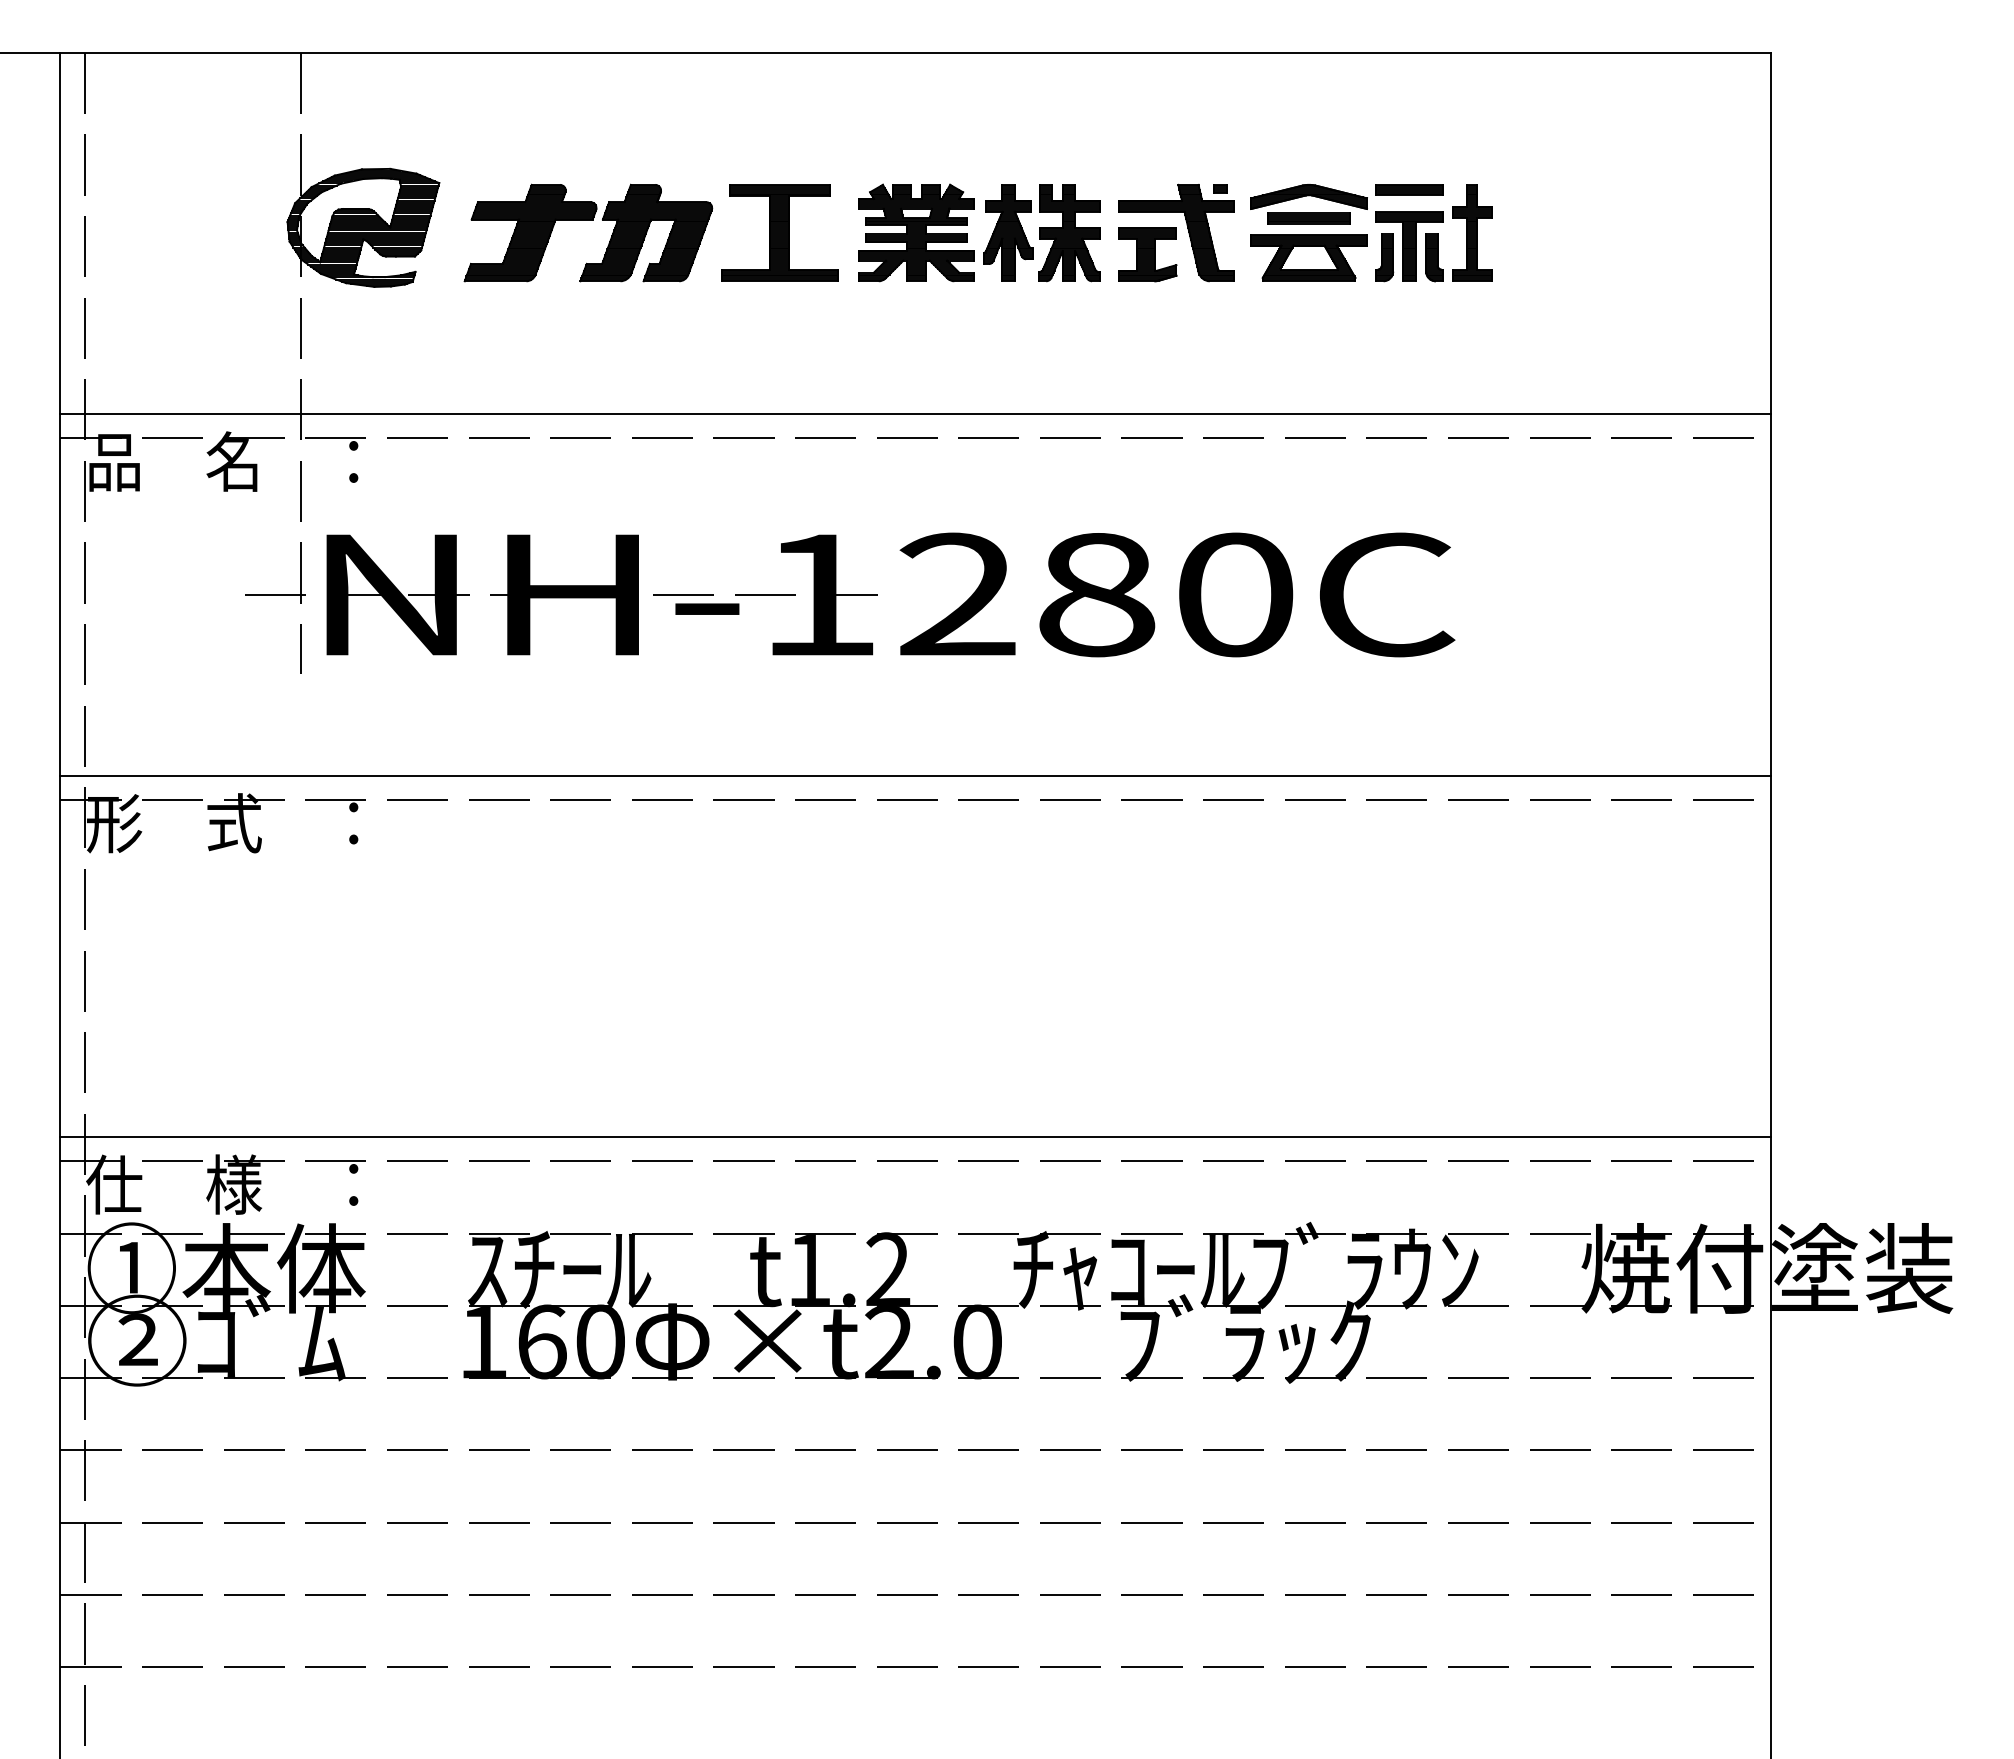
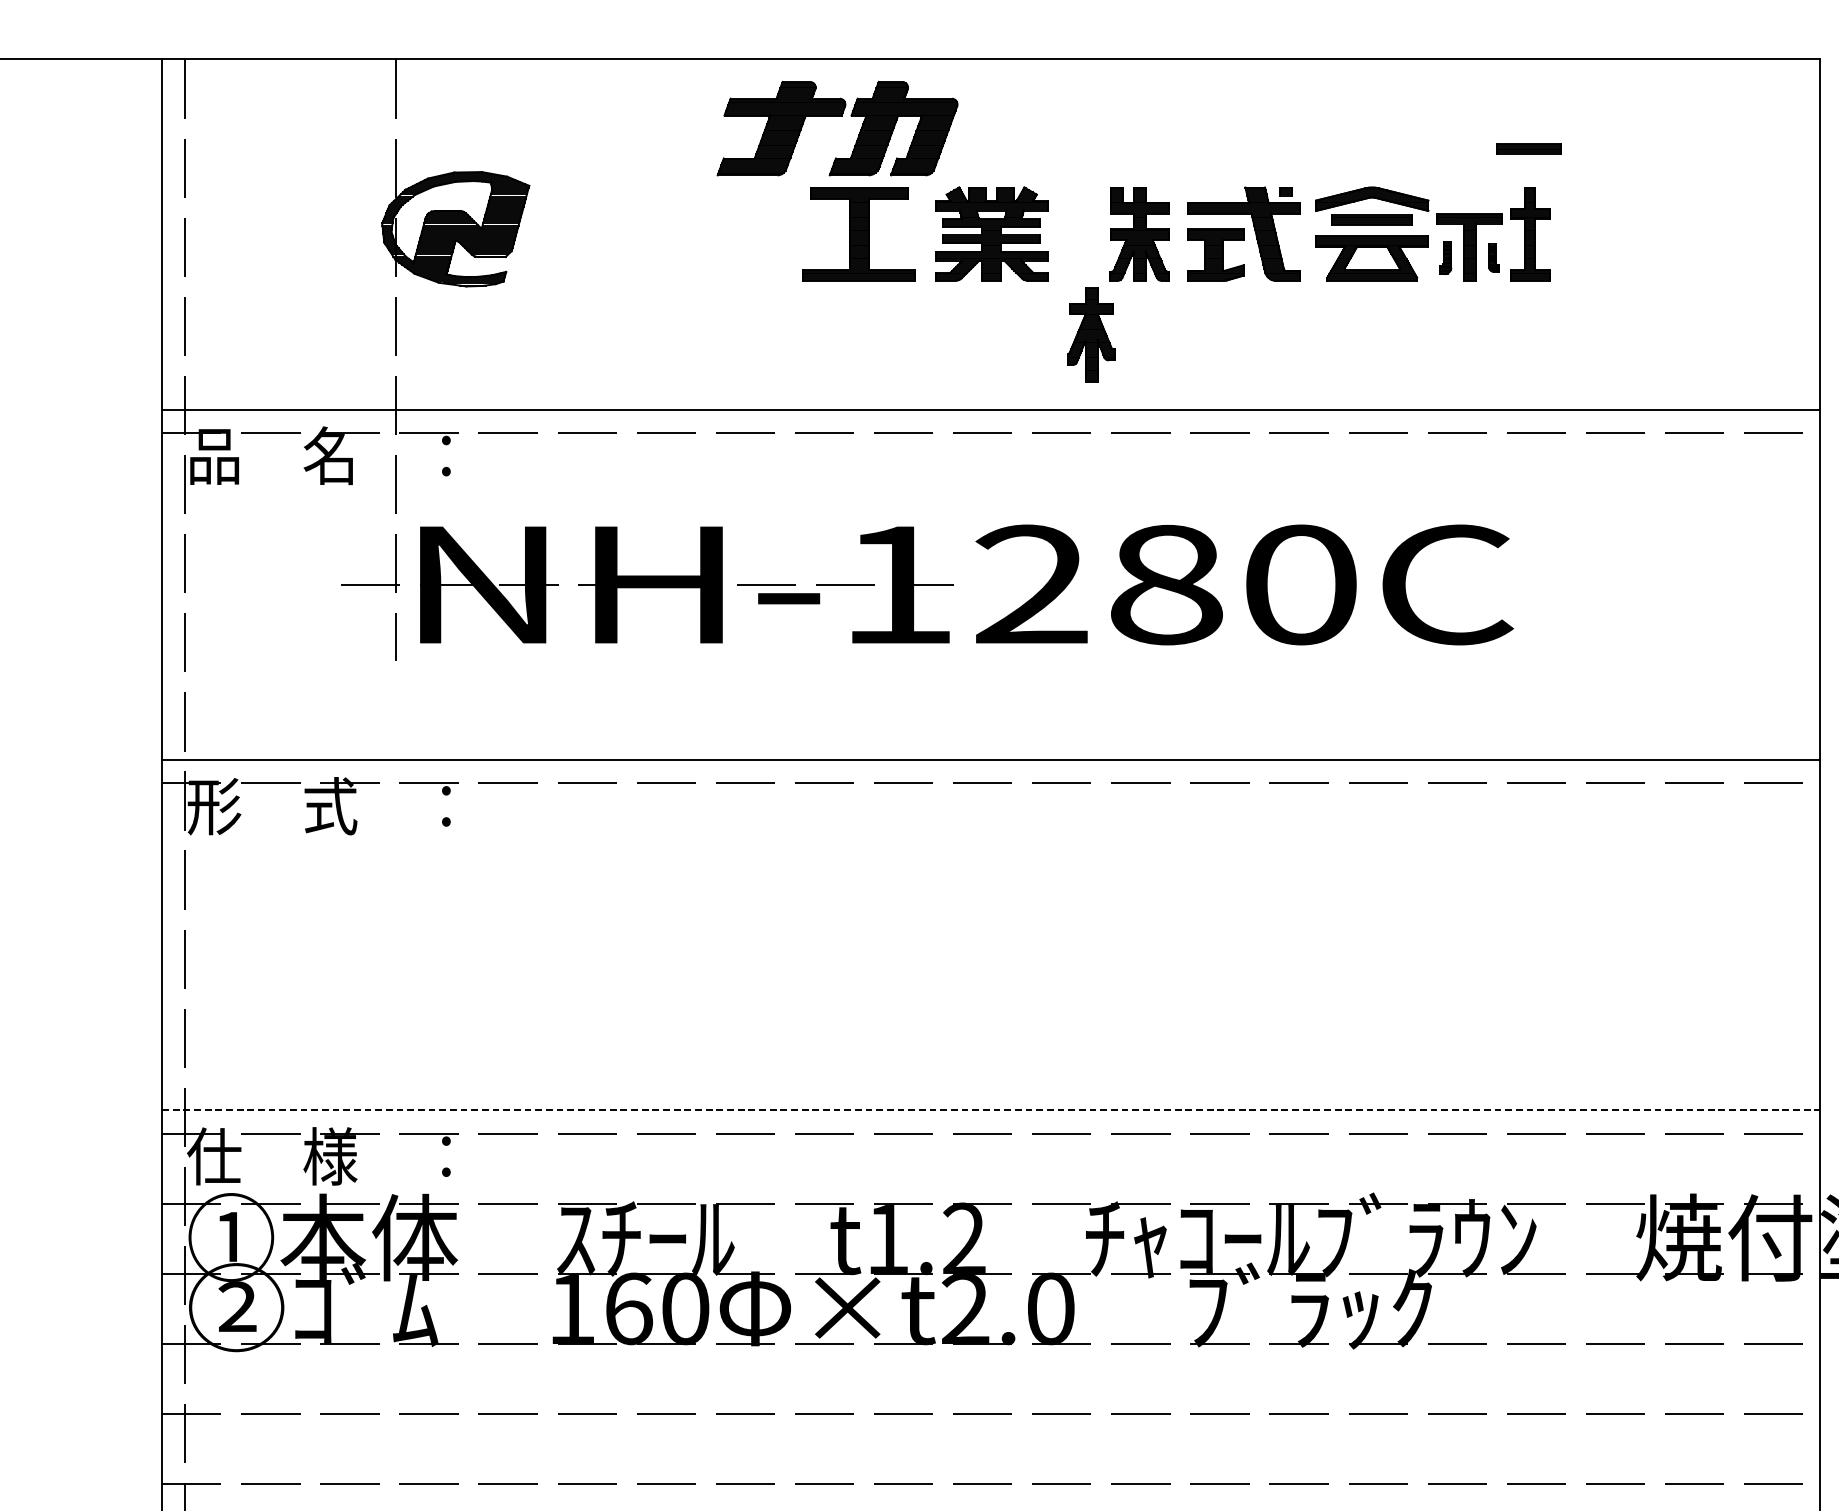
part: (1409, 189) -> (1528, 148), moved
part: (588, 220) -> (837, 116), moved
part: (1008, 232) -> (1091, 334), moved
part: (1384, 257) -> (1445, 257), size x0.7
part: (1434, 257) -> (1493, 257), size x0.6
line: (915, 1137) -> (990, 1110), solid -> dashed

